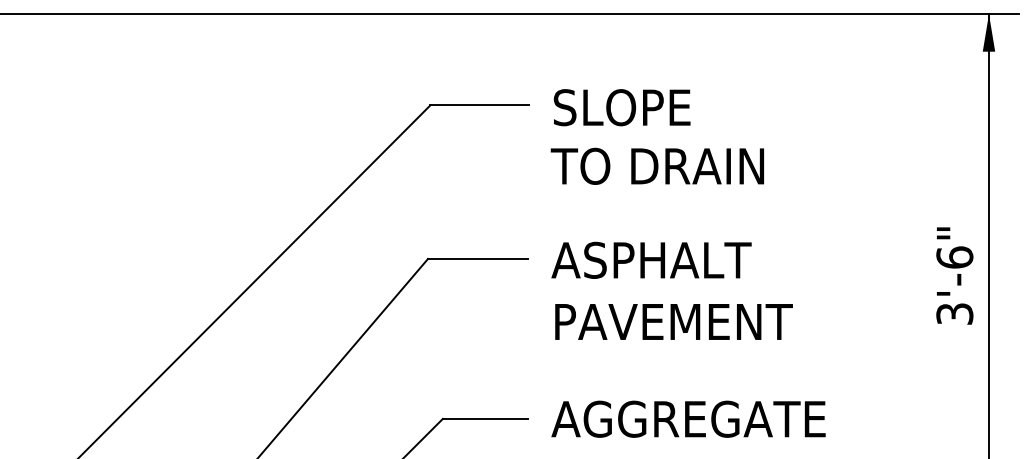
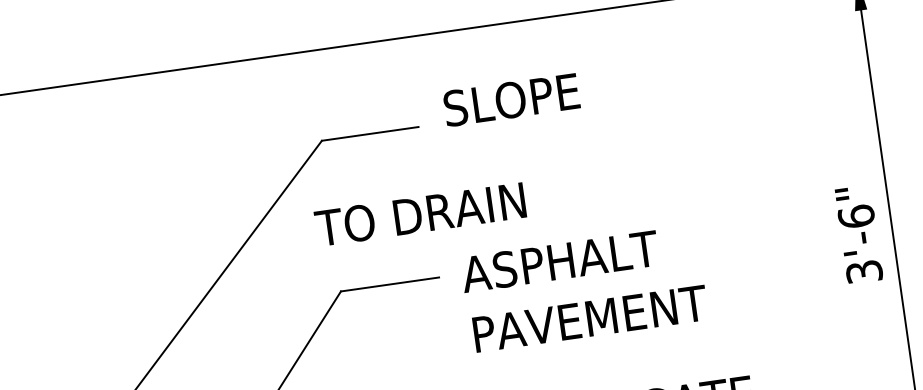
text: (621, 107) -> (510, 99), moved
text: (656, 165) -> (419, 213), moved

